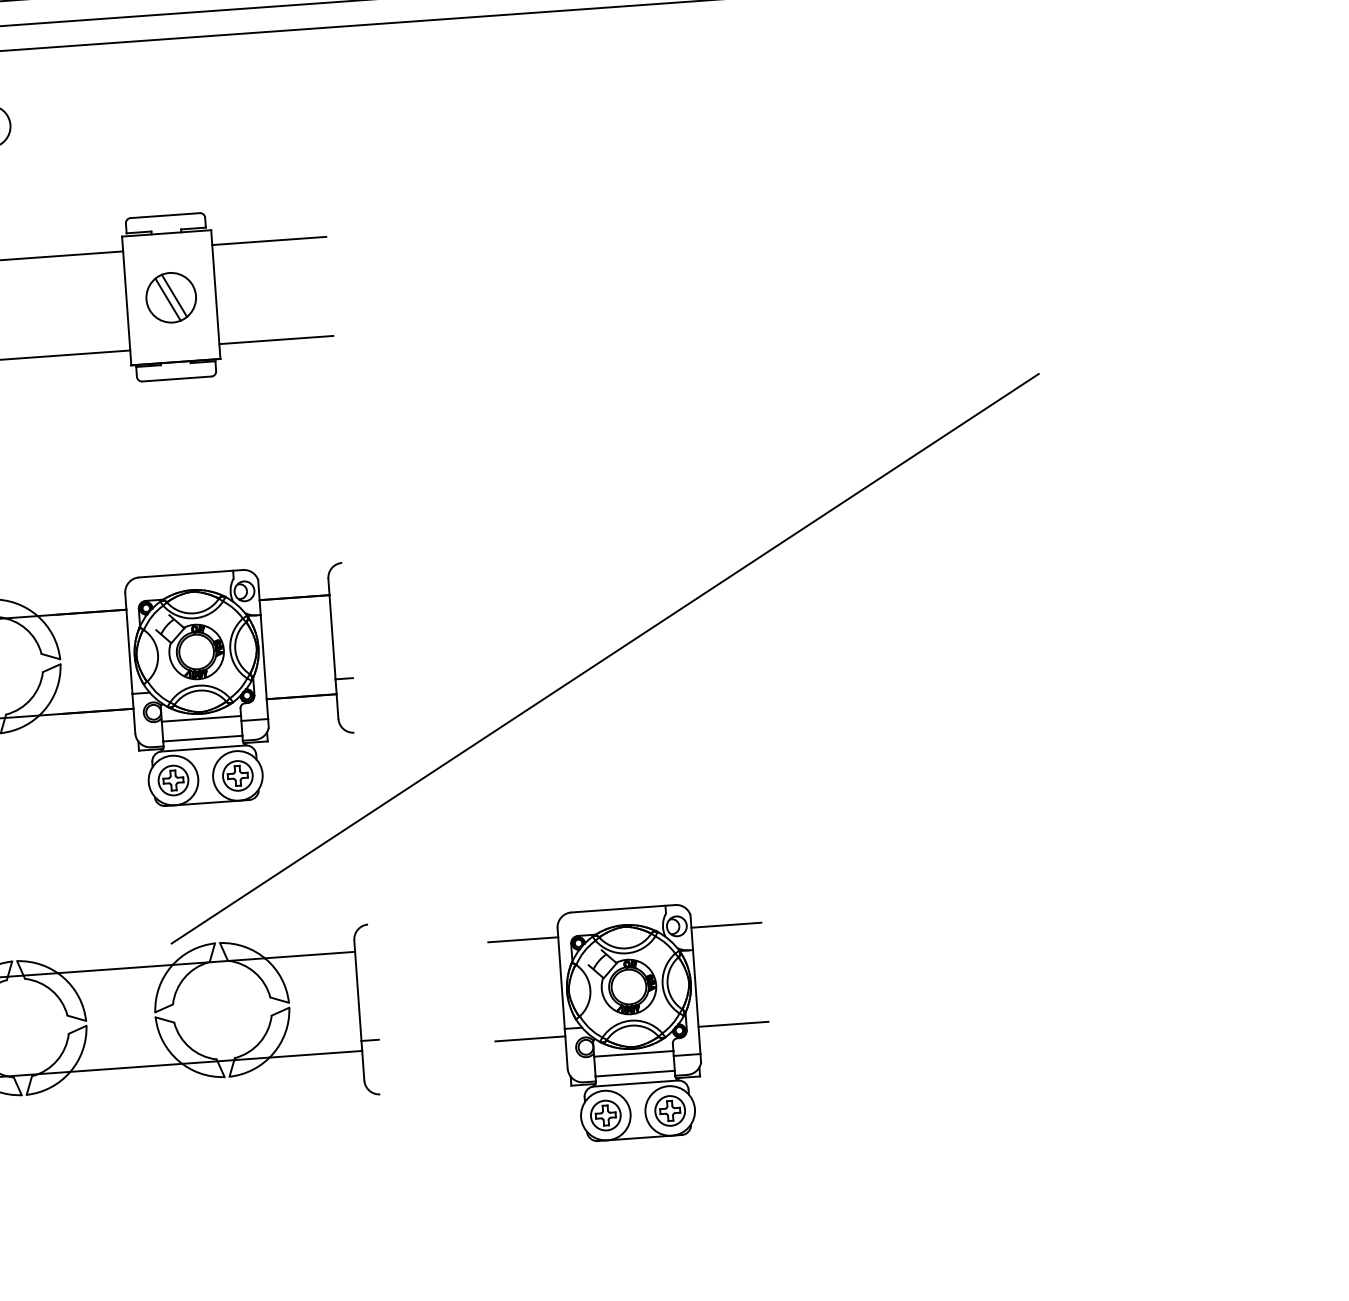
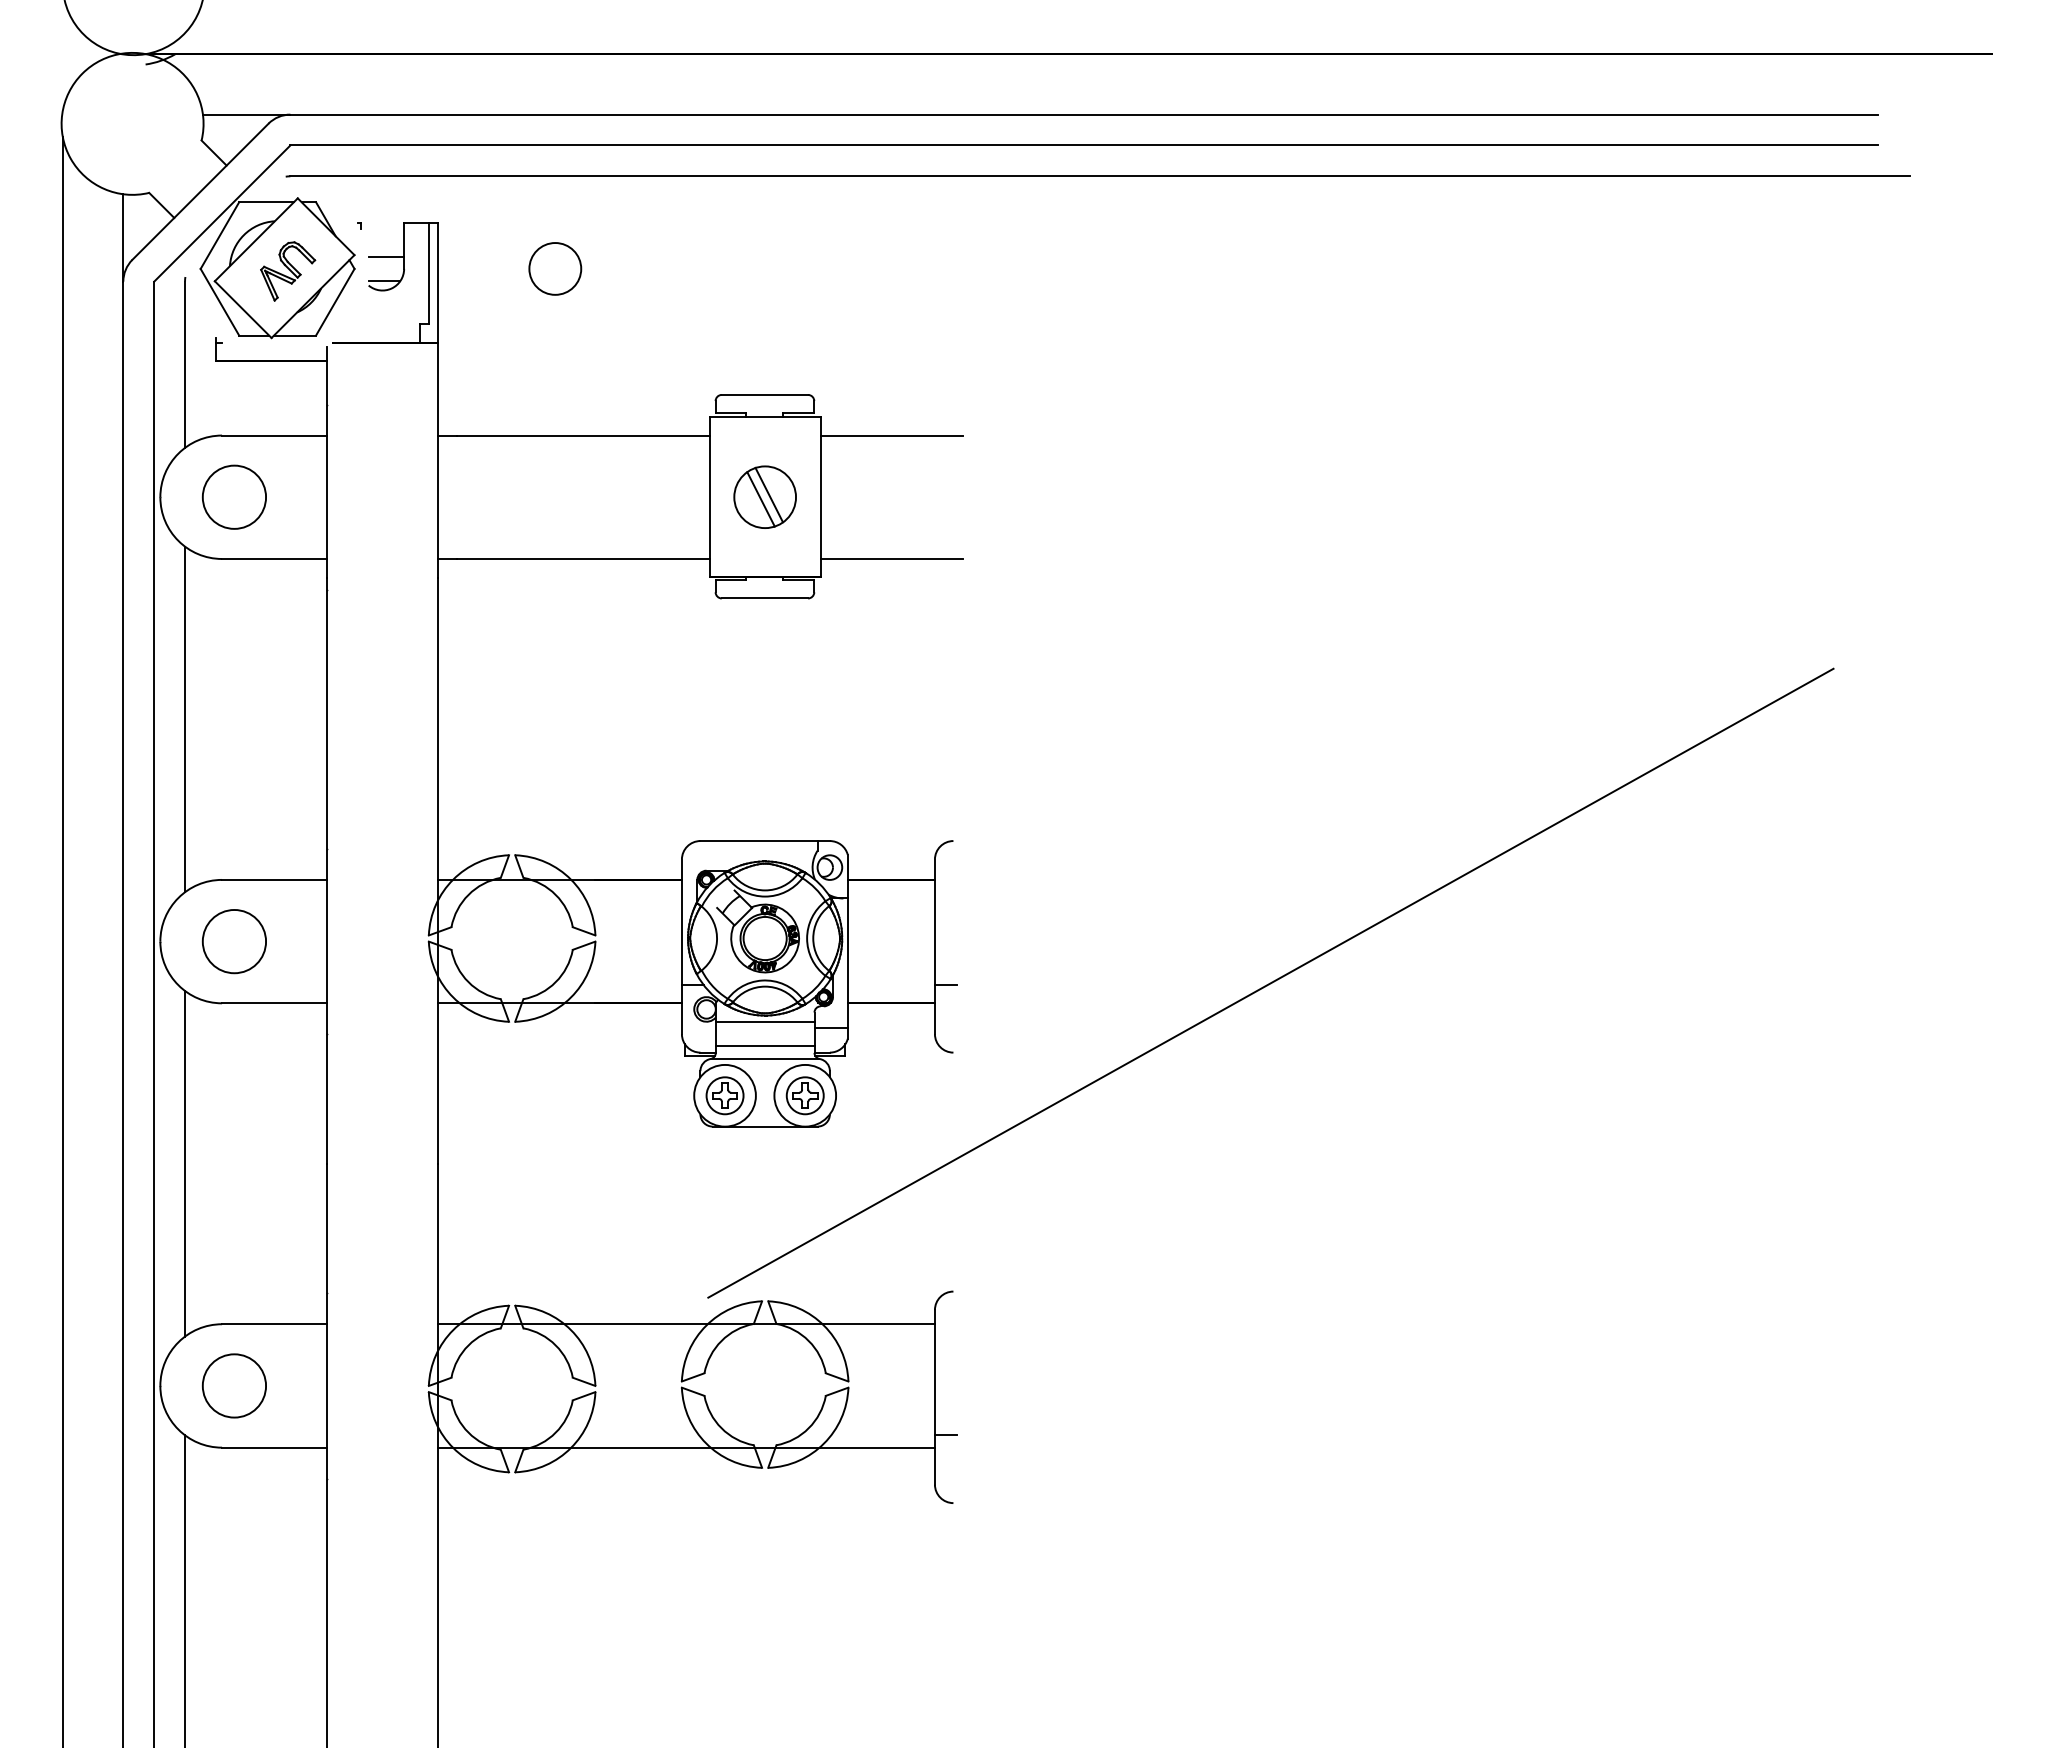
part: (631, 1023) -> (1270, 1437), removed

